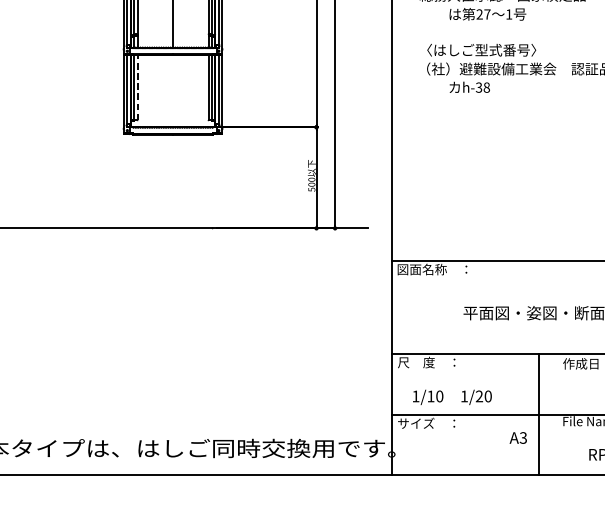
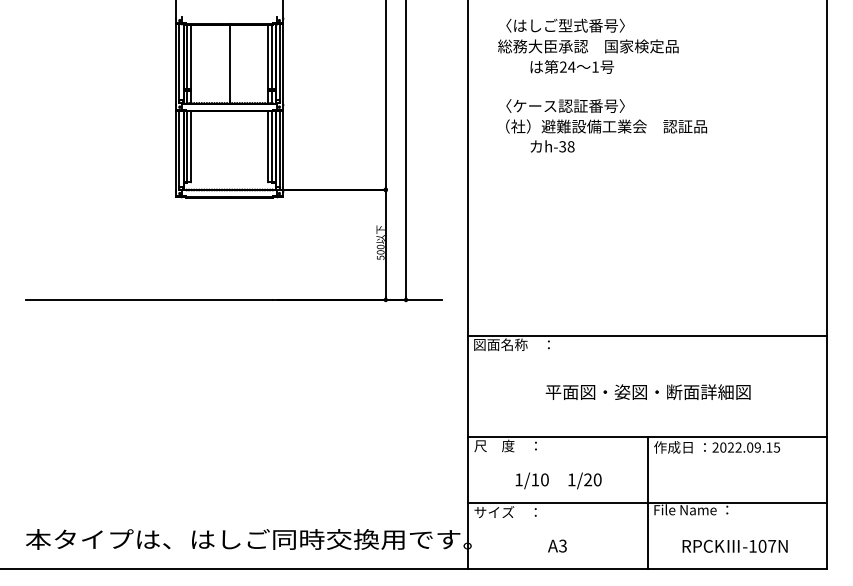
text: (487, 13) -> (571, 66), 27 -> 24
text: (467, 49) -> (550, 105), 〈はしご型式番号〉 -> 〈ケース認証番号〉
line: (138, 87) -> (191, 146), dashed -> solid
text: (452, 397) -> (558, 480), moved
line: (538, 414) -> (647, 502), moved
text: (518, 437) -> (557, 545), moved

